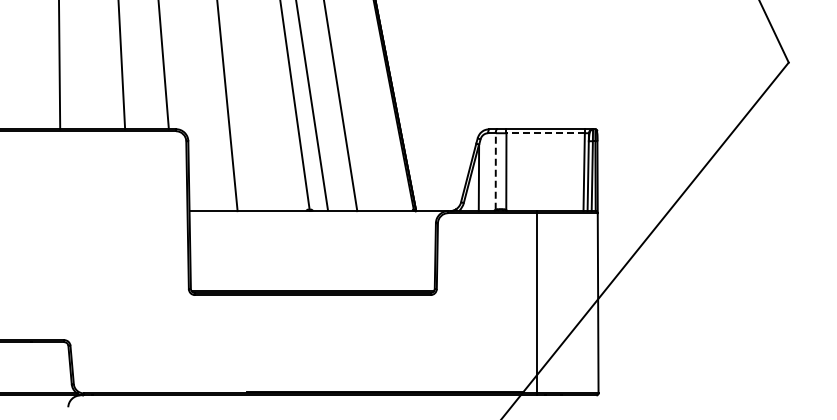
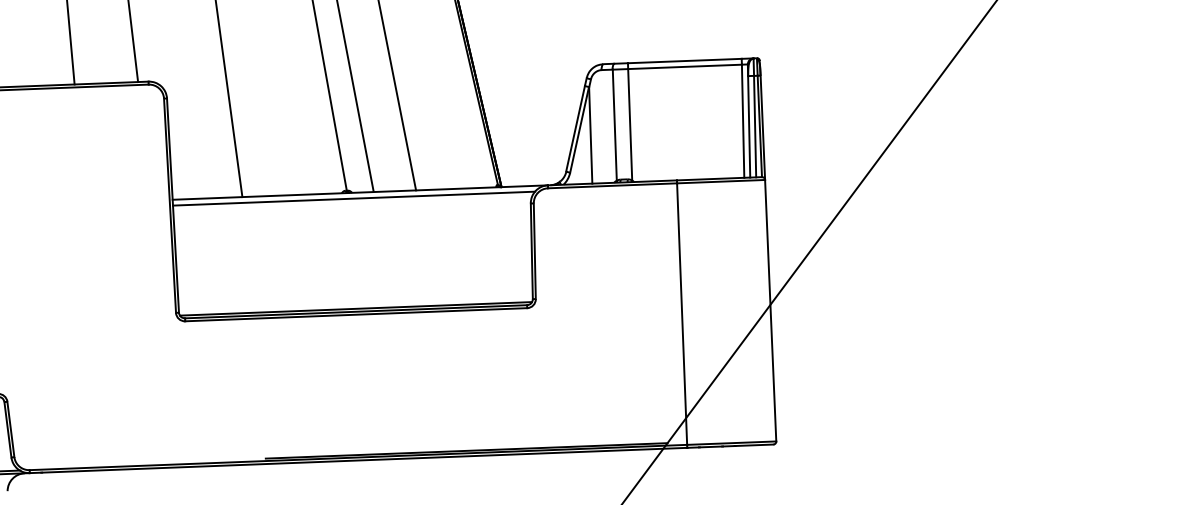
line: (545, 133) -> (684, 67), dashed -> solid
line: (495, 171) -> (614, 125), dashed -> solid
line: (314, 215) -> (354, 199), added

